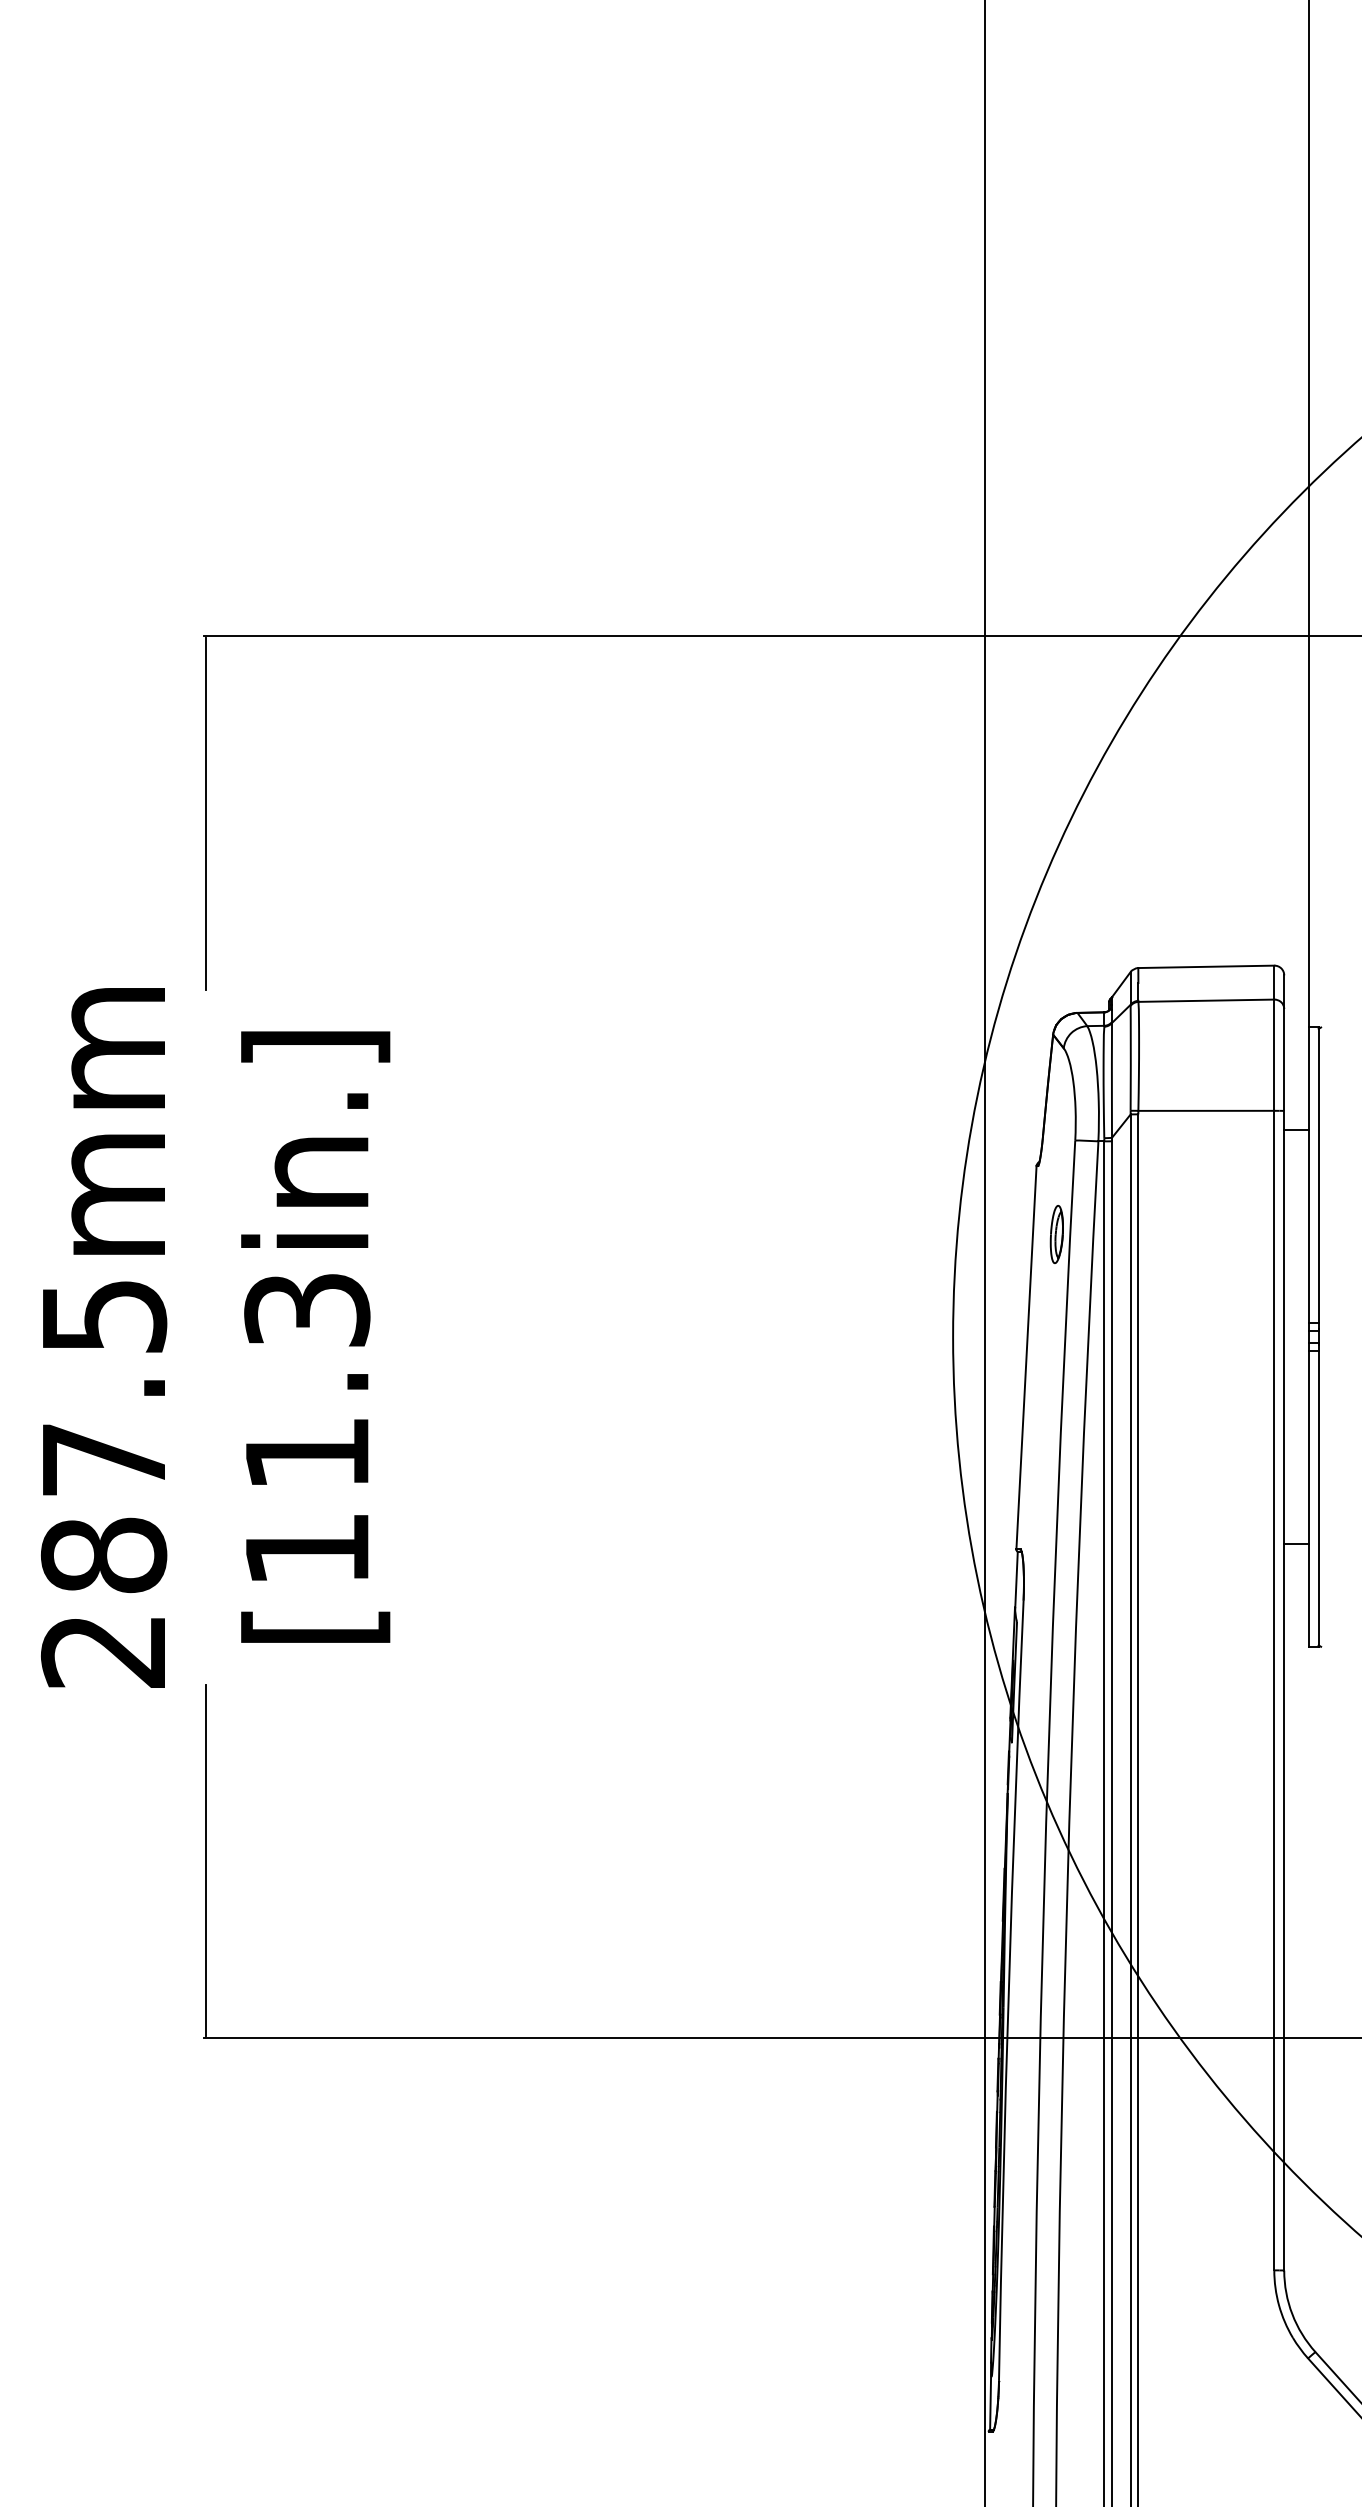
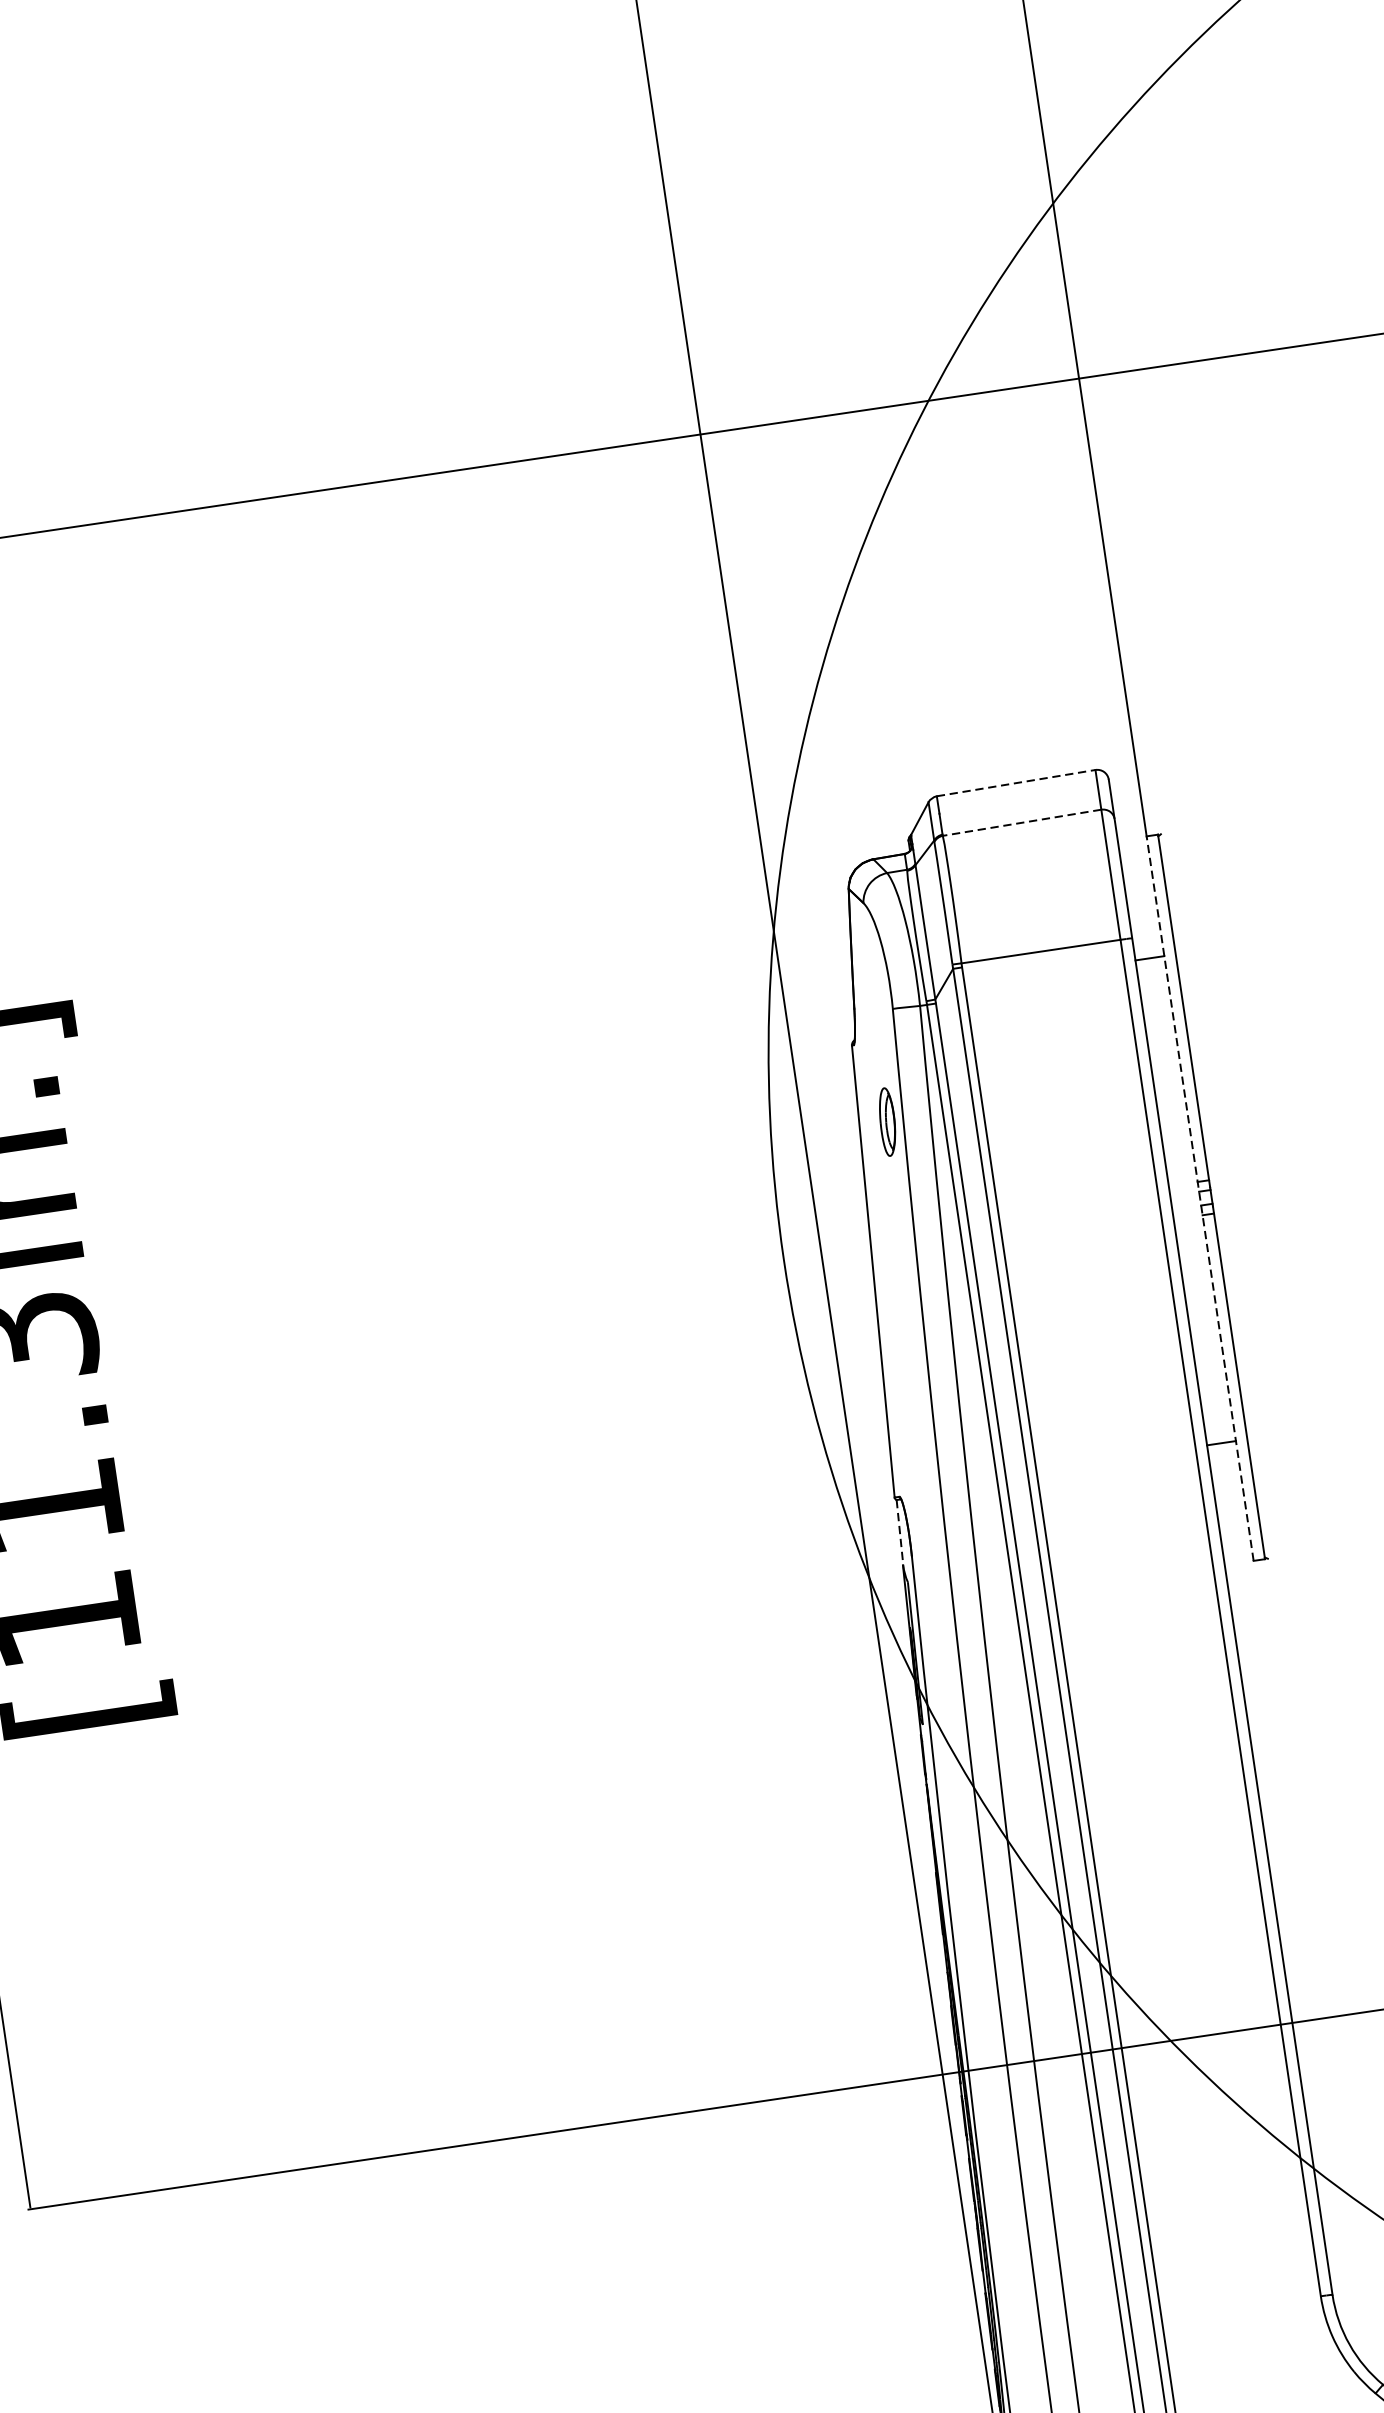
line: (1206, 966) -> (1016, 782), solid -> dashed
line: (1206, 1000) -> (1022, 822), solid -> dashed
line: (1308, 1337) -> (1199, 1199), solid -> dashed
line: (1016, 1579) -> (899, 1532), solid -> dashed

